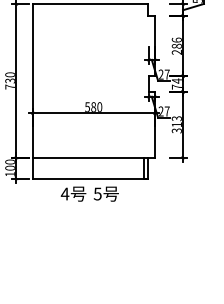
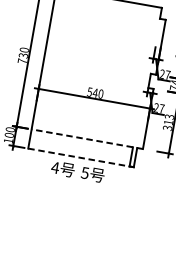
text: (93, 106) -> (95, 92), 580 -> 540
line: (93, 157) -> (87, 139), solid -> dashed
line: (90, 178) -> (81, 157), solid -> dashed

